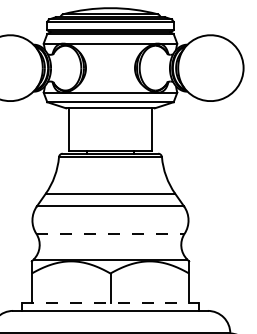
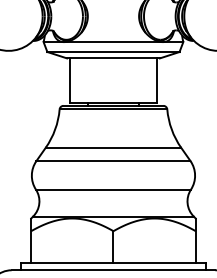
line: (110, 233) -> (113, 189), dashed -> solid
line: (110, 303) -> (113, 262), dashed -> solid

